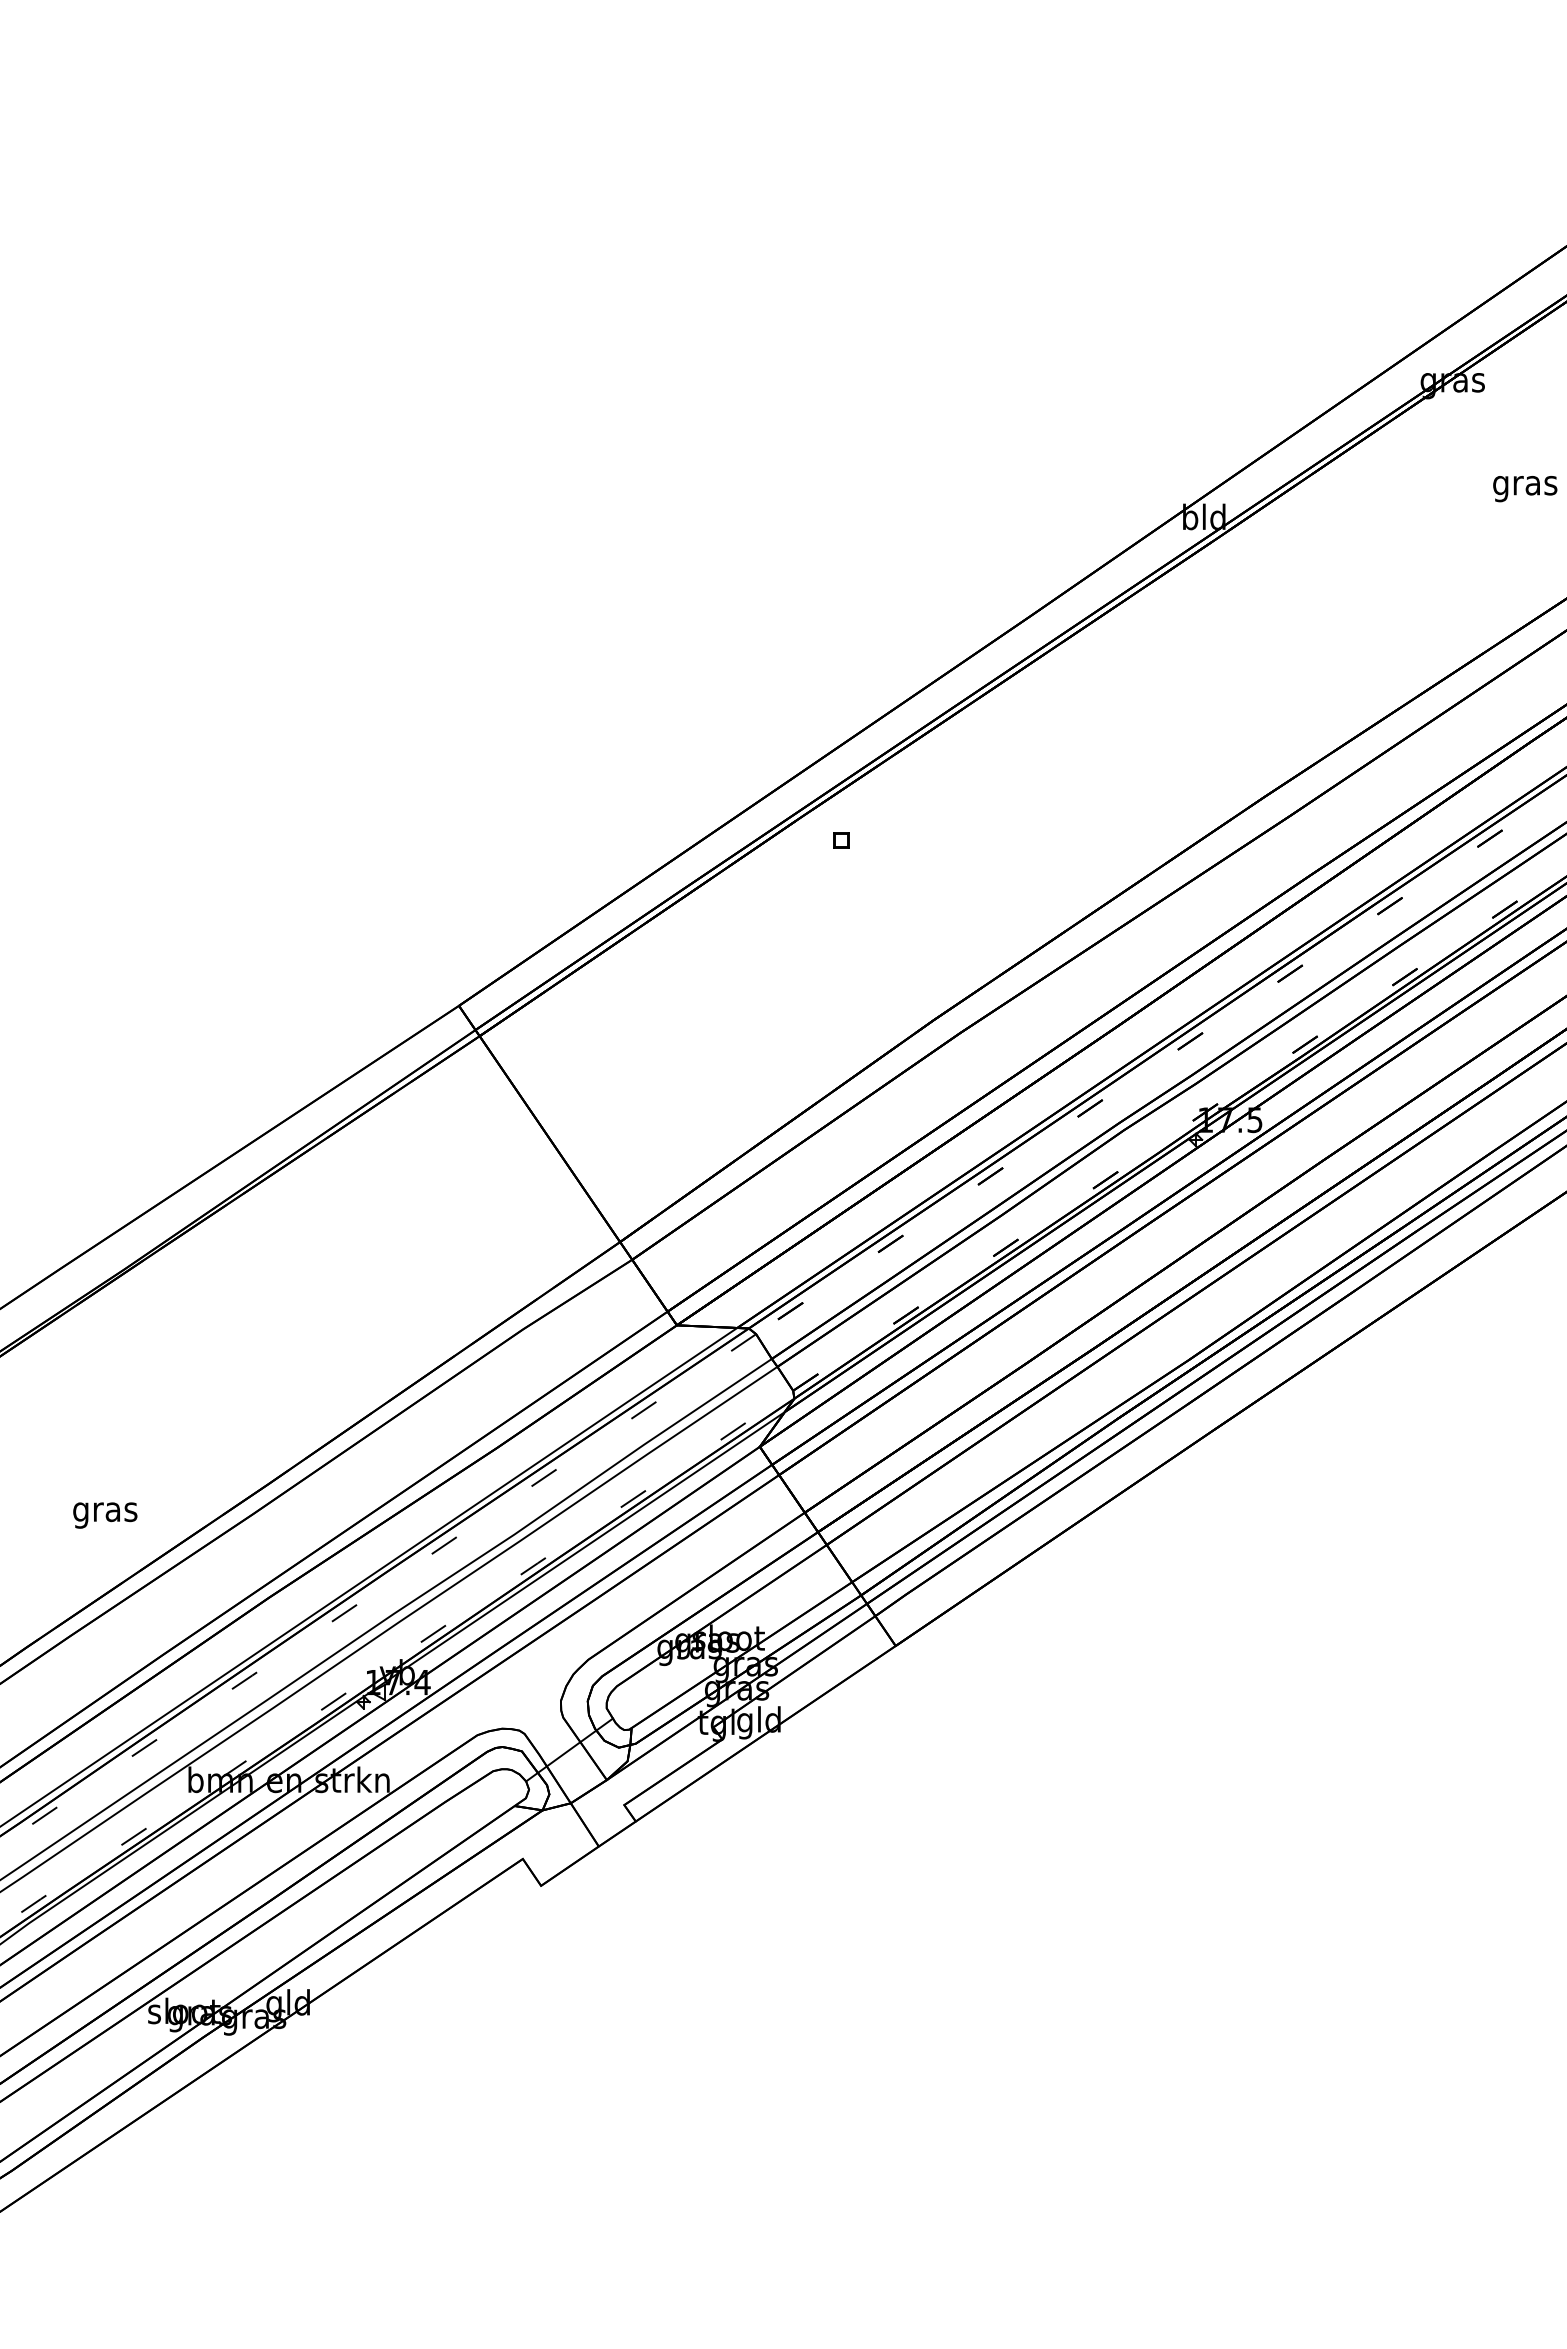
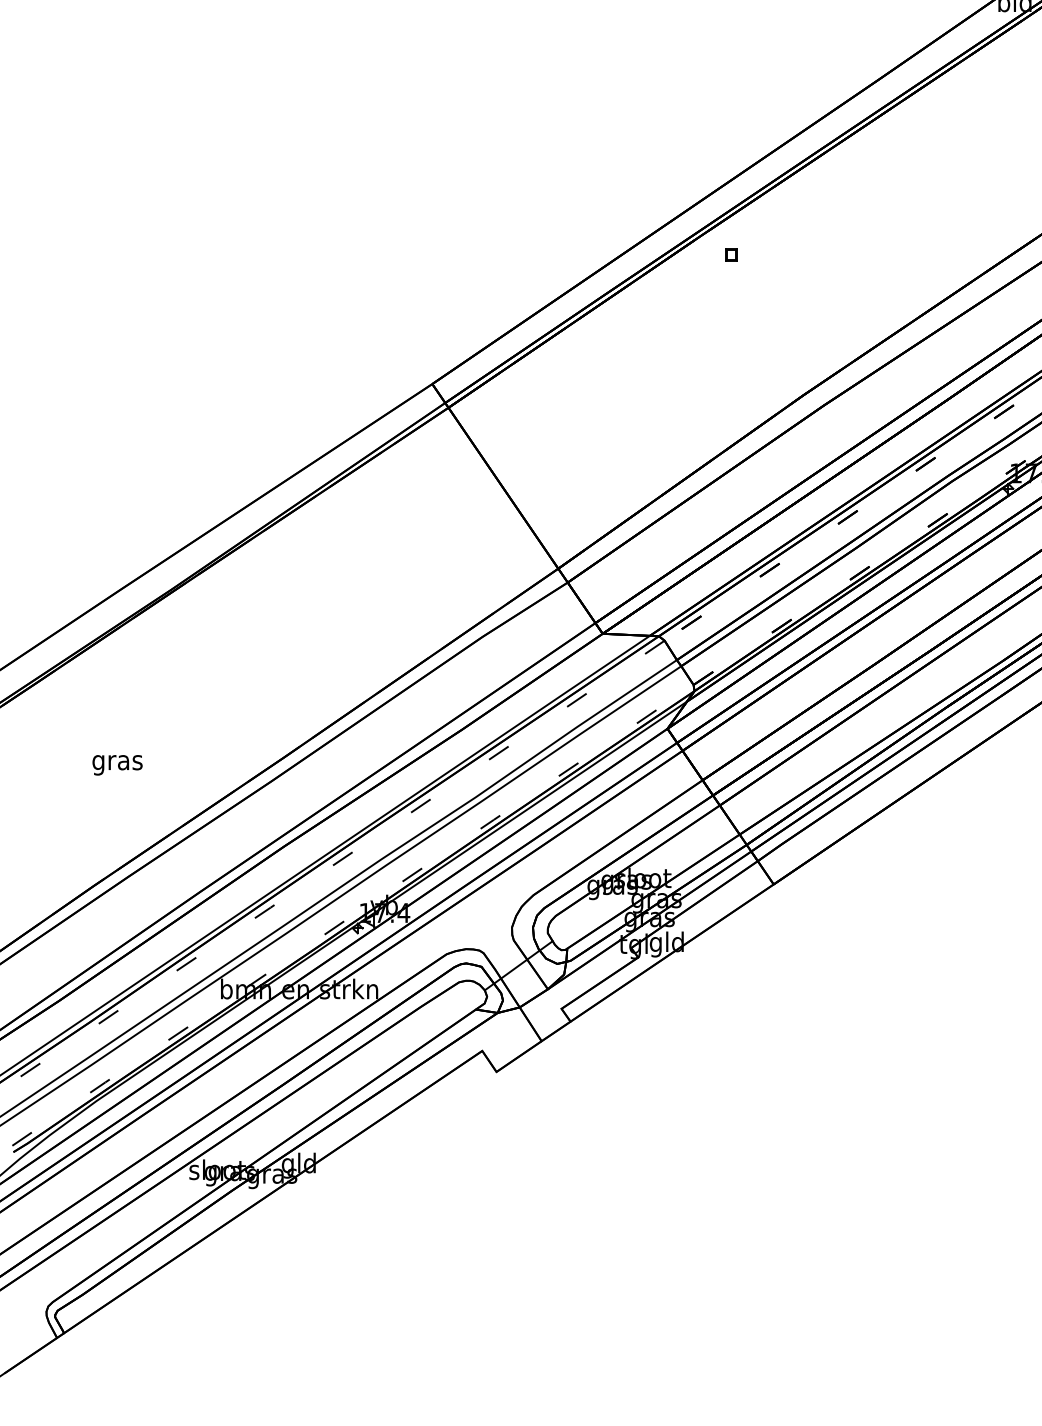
text: (105, 1515) -> (117, 765), moved

